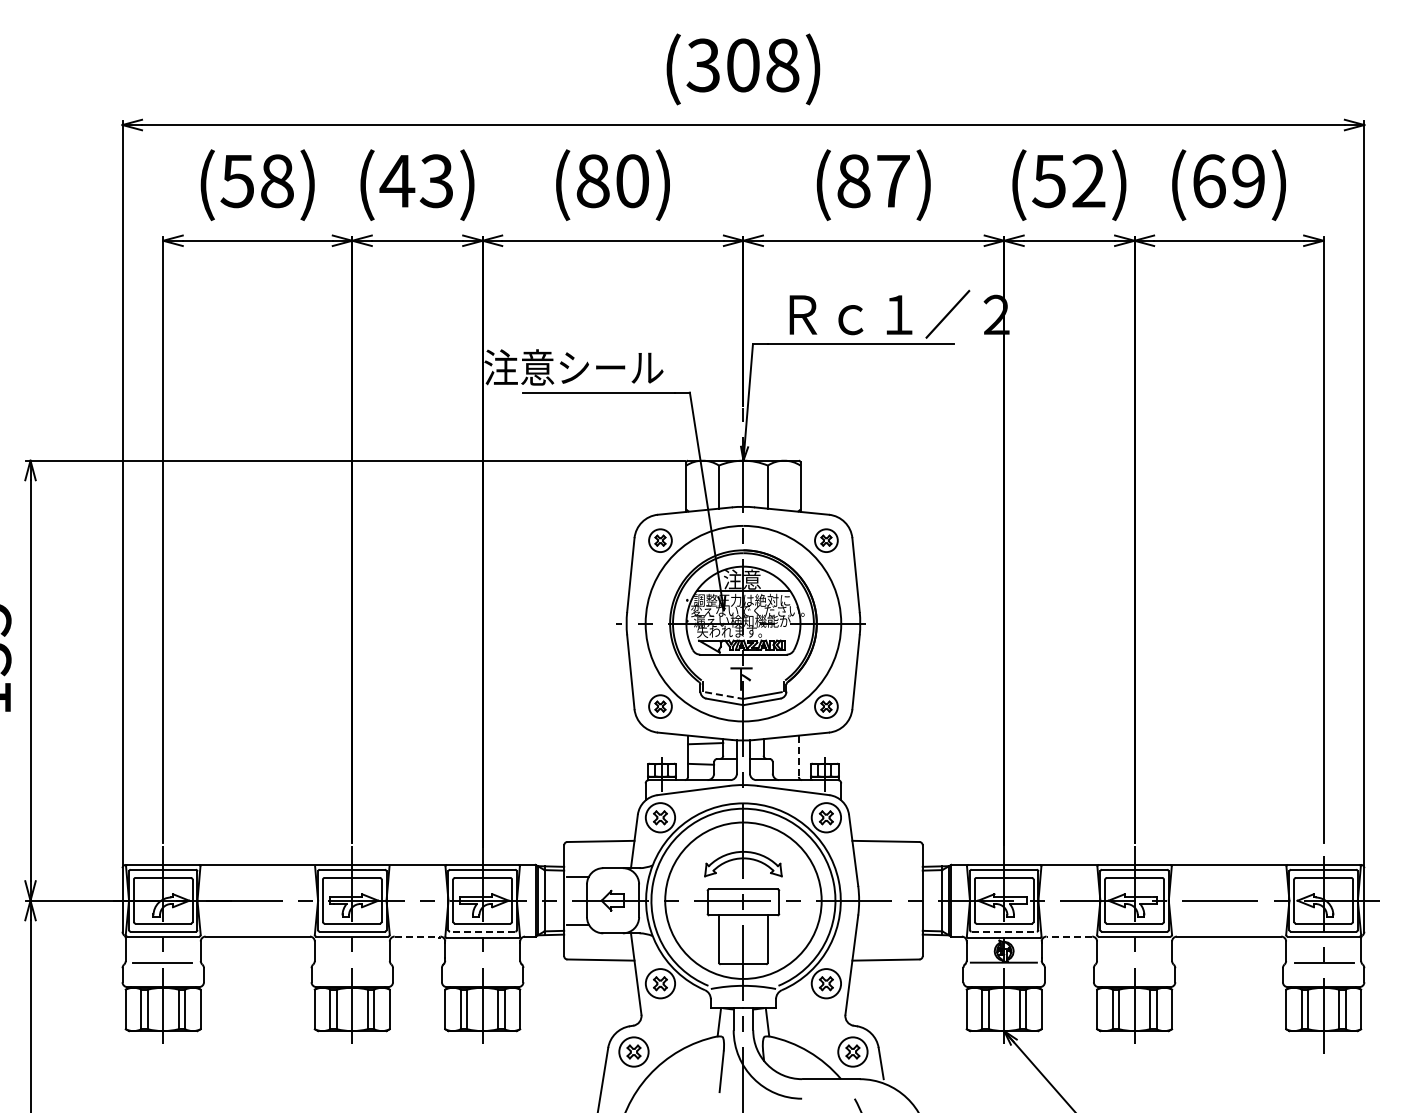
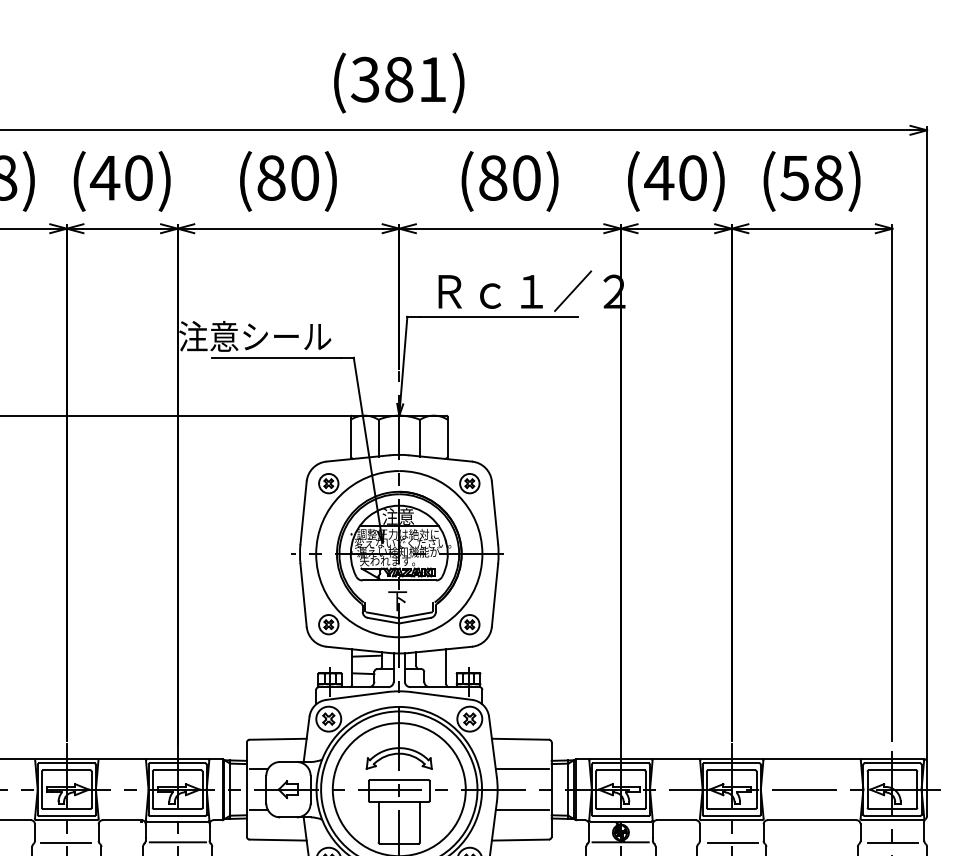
text: (763, 65) -> (416, 79), (308) -> (381)
text: (436, 181) -> (138, 178), (43) -> (40)
text: (893, 181) -> (526, 178), (87) -> (80)
text: (1068, 181) -> (675, 178), (52) -> (40)
text: (1228, 181) -> (811, 178), (69) -> (58)
line: (724, 695) -> (383, 615), dashed -> solid
line: (798, 756) -> (446, 667), dashed -> solid
line: (888, 876) -> (522, 769), added
line: (888, 924) -> (522, 809), added
line: (482, 931) -> (177, 815), dashed -> solid
line: (1004, 931) -> (621, 815), dashed -> solid
line: (417, 936) -> (122, 820), dashed -> solid
line: (1069, 936) -> (676, 820), dashed -> solid
line: (482, 962) -> (177, 842), added
line: (350, 963) -> (65, 843), added
line: (1135, 963) -> (732, 843), added

